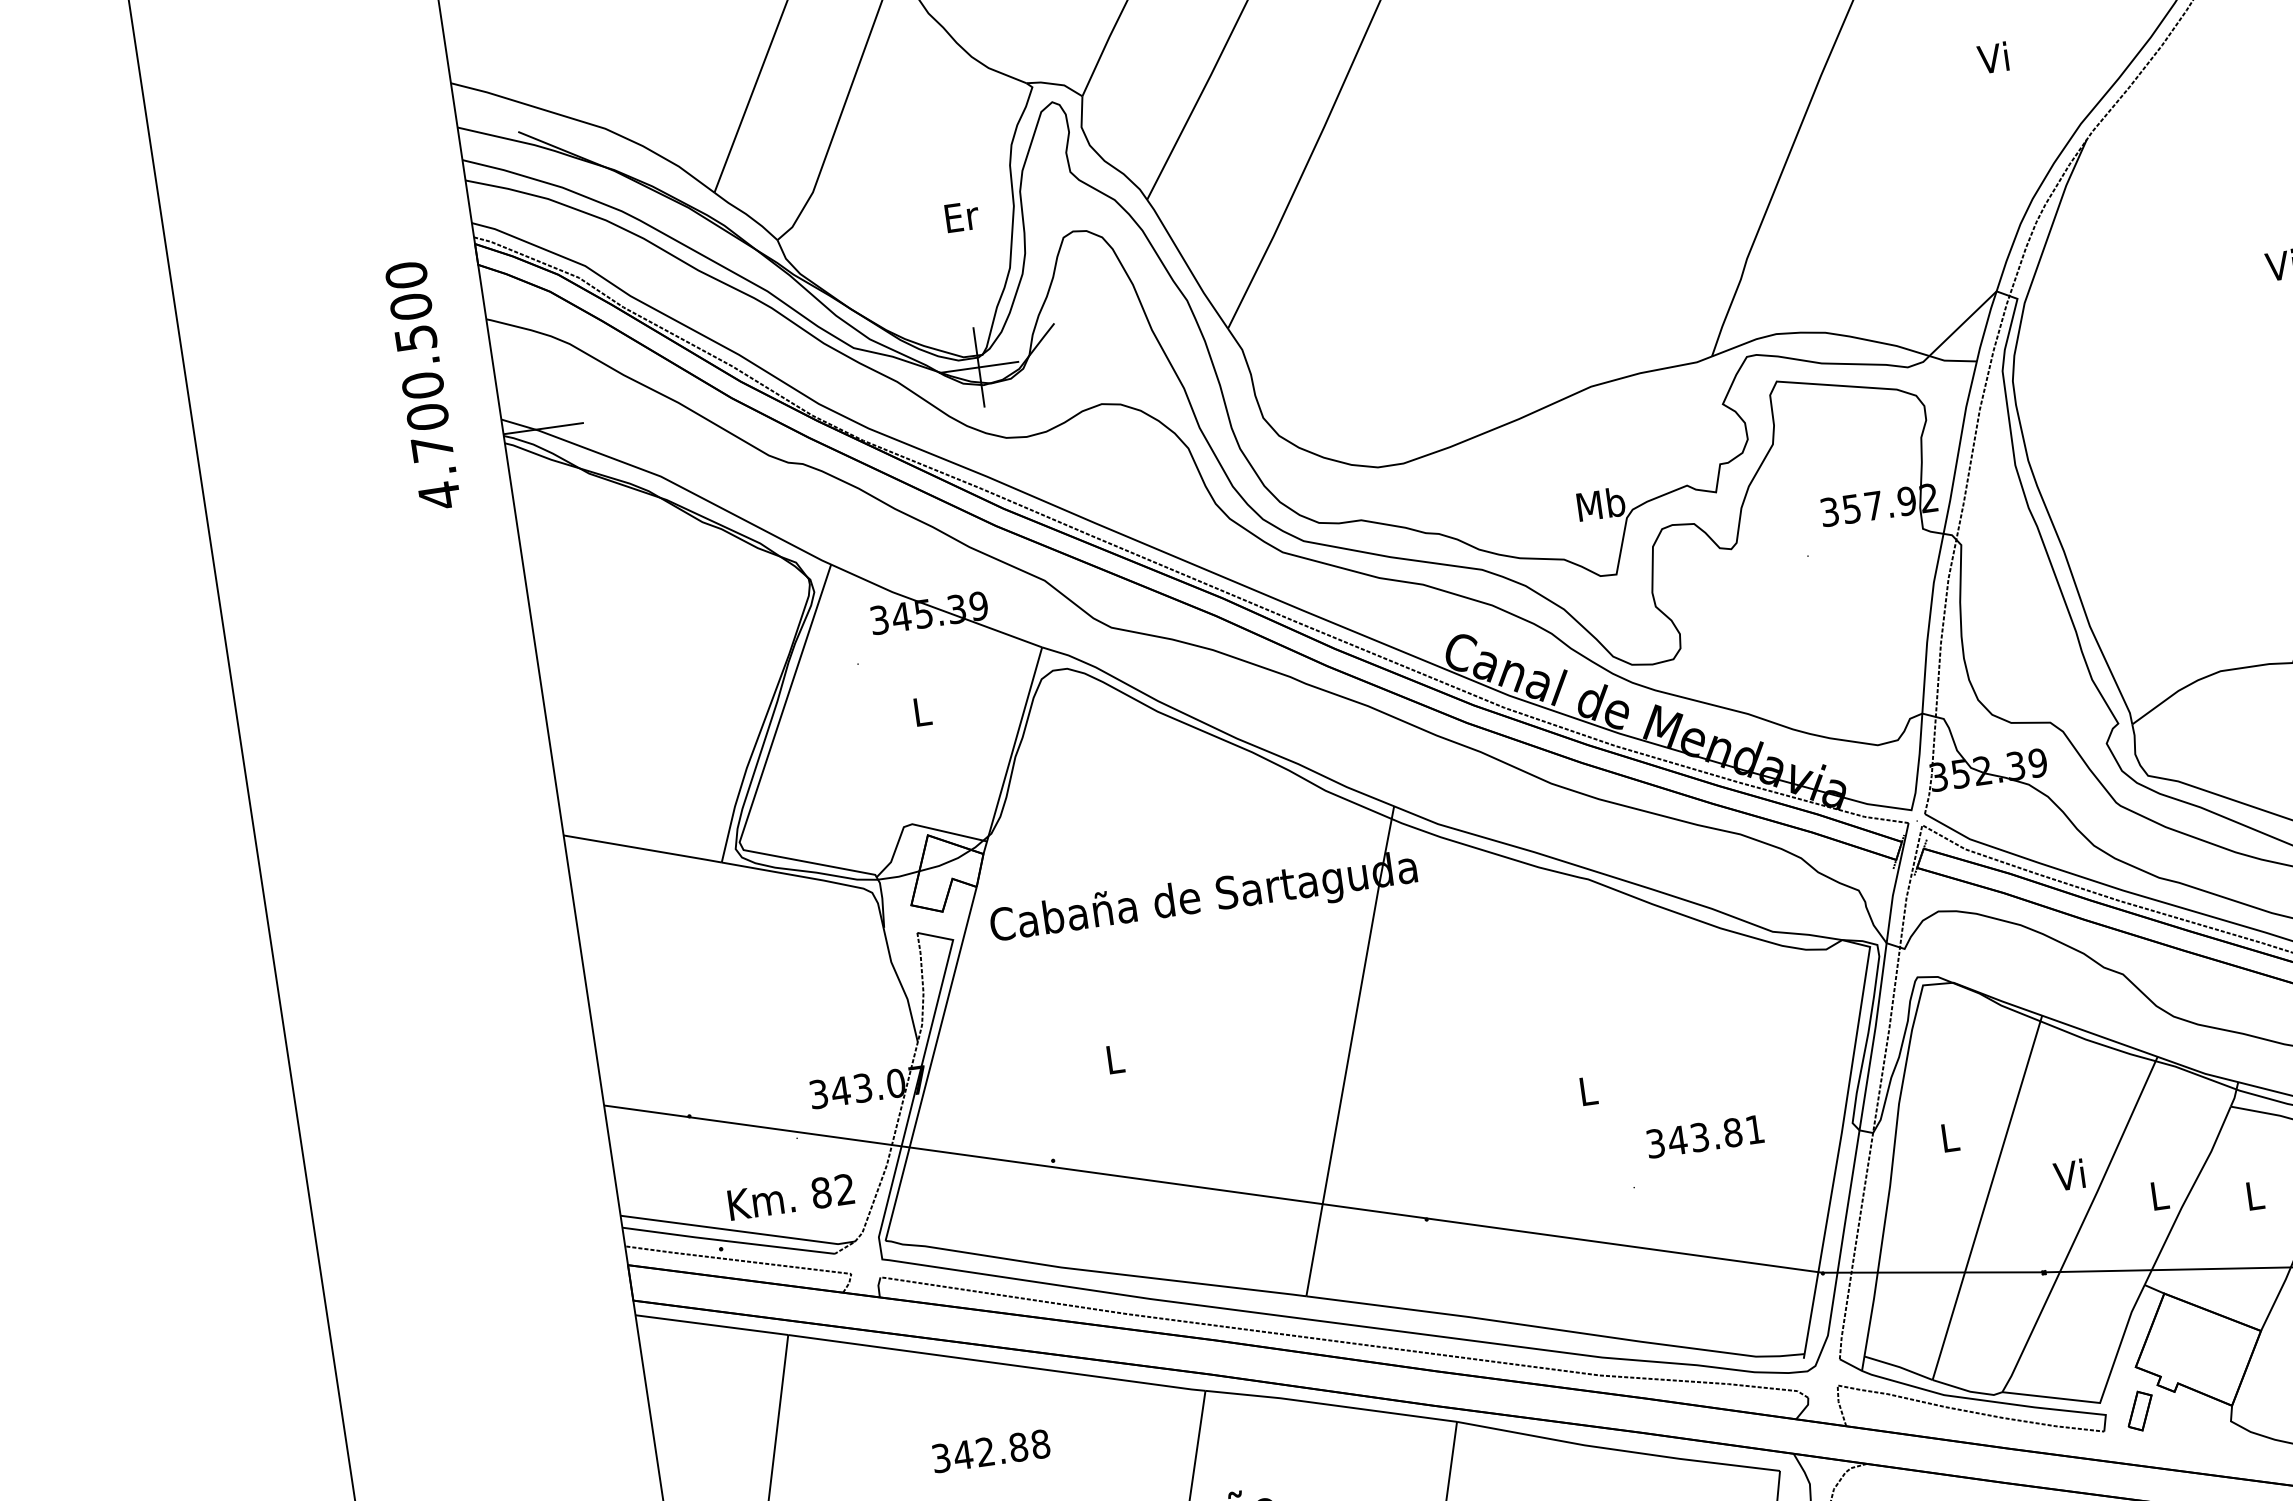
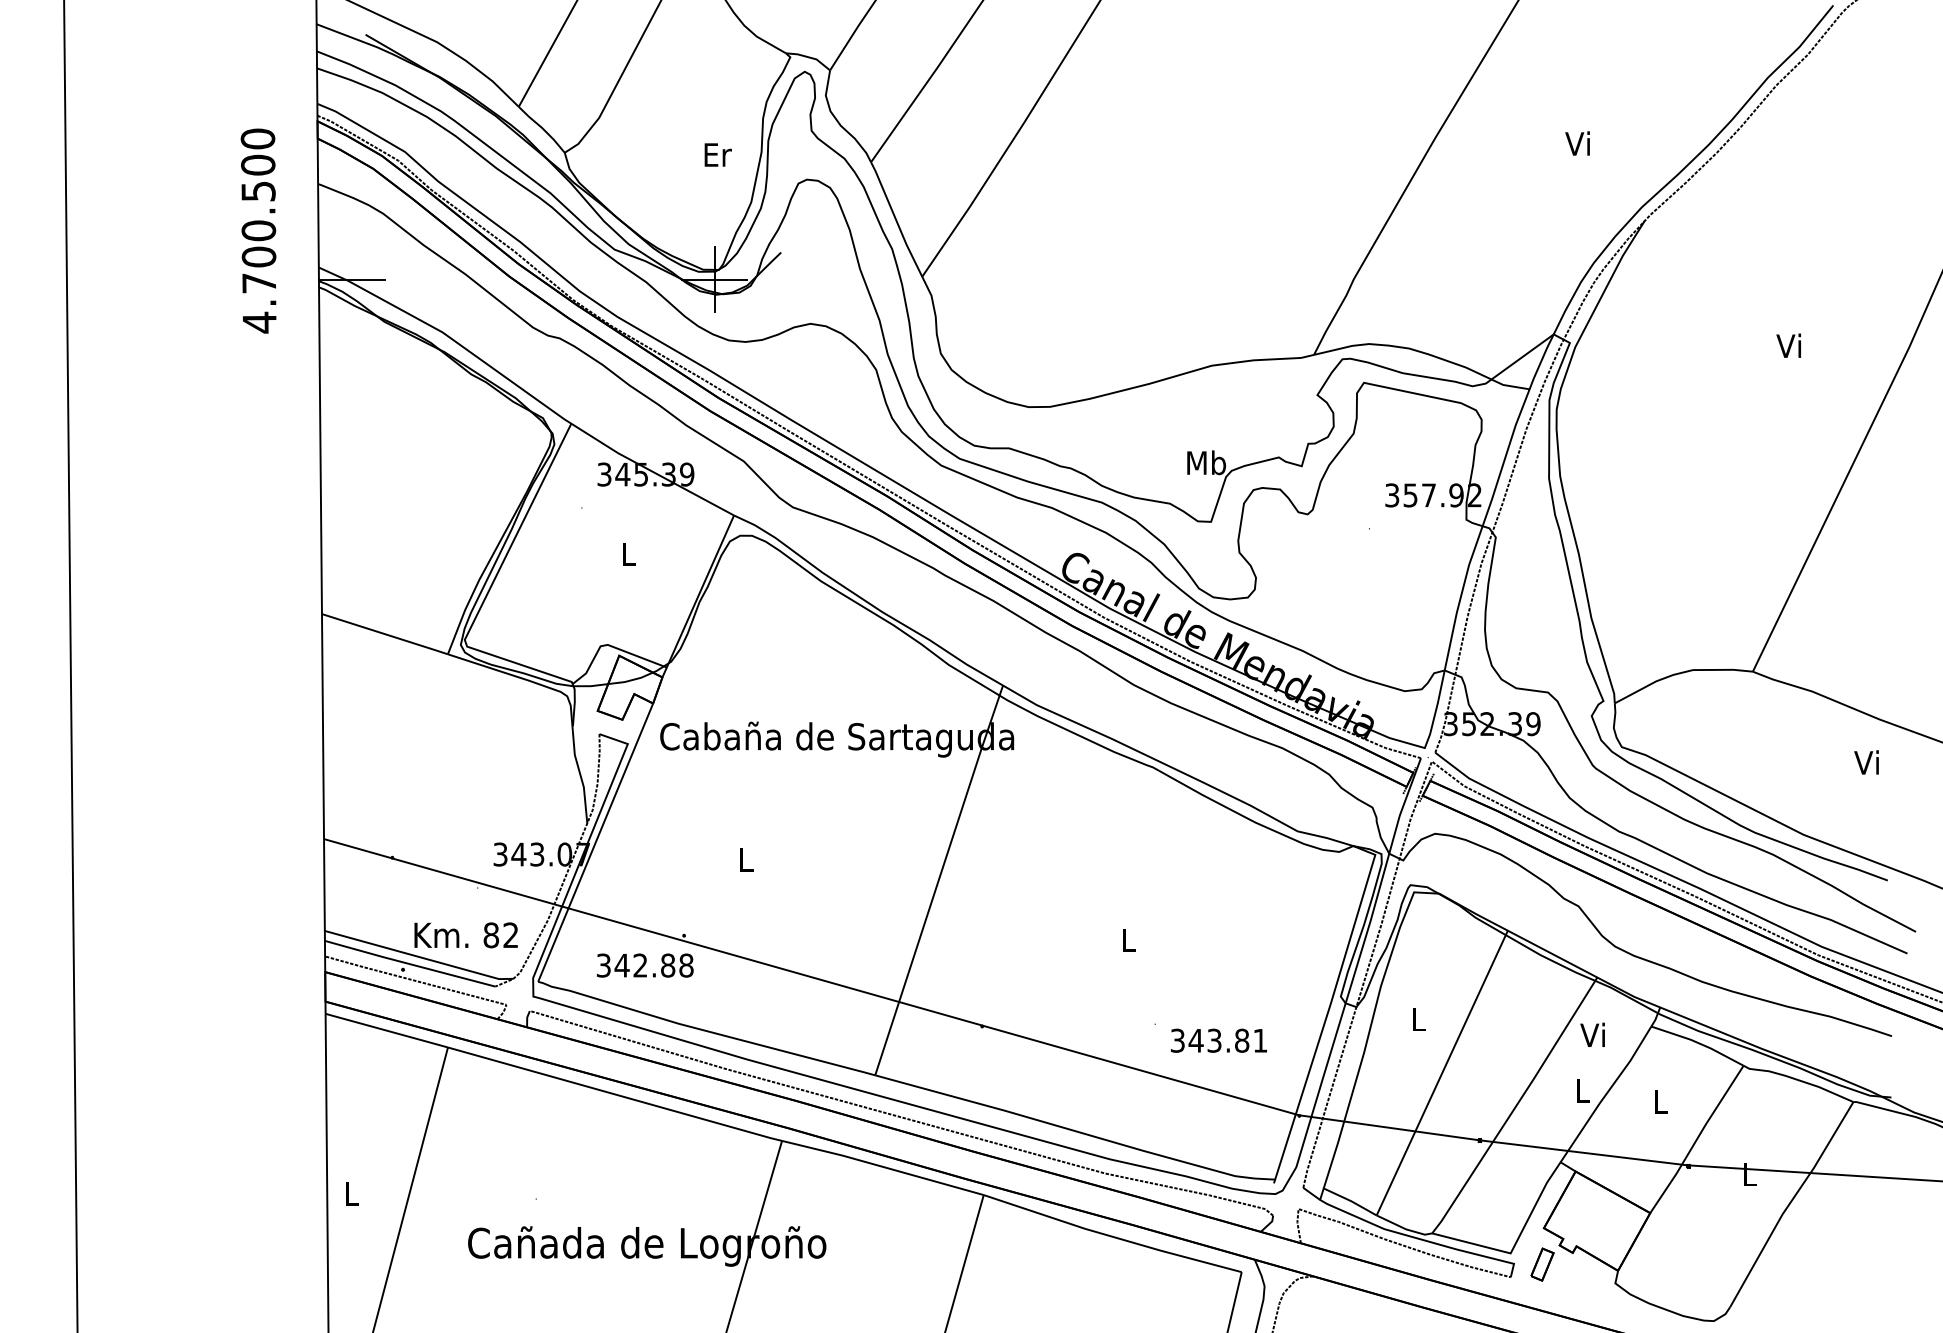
text: (1704, 1136) -> (1218, 1040), moved
text: (2068, 1174) -> (1592, 1034), moved
text: (991, 1451) -> (645, 965), moved

